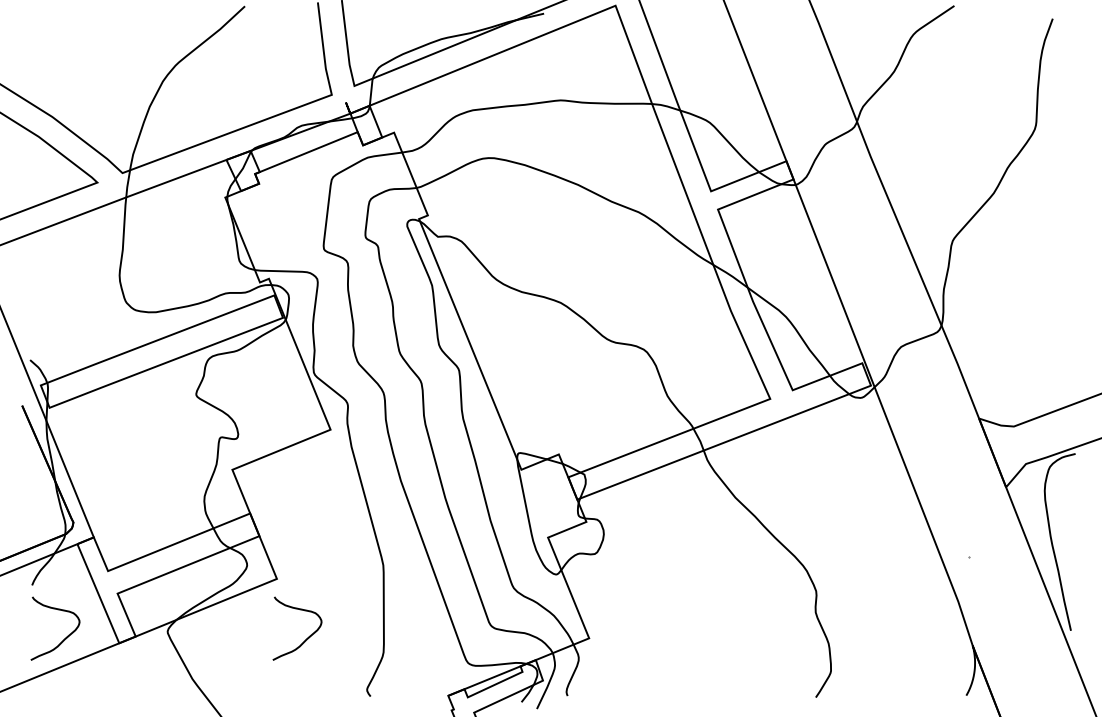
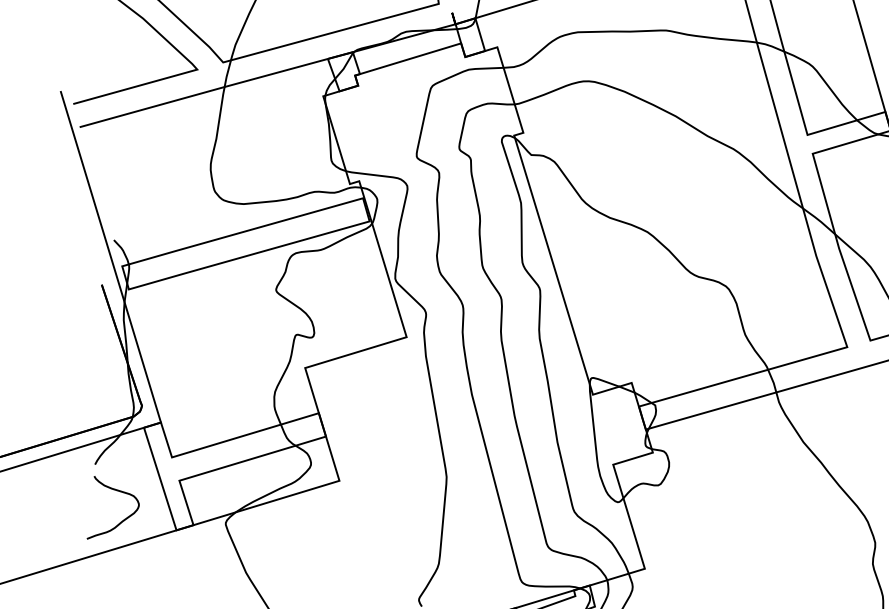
curve: (307, 637) -> (364, 541), removed

